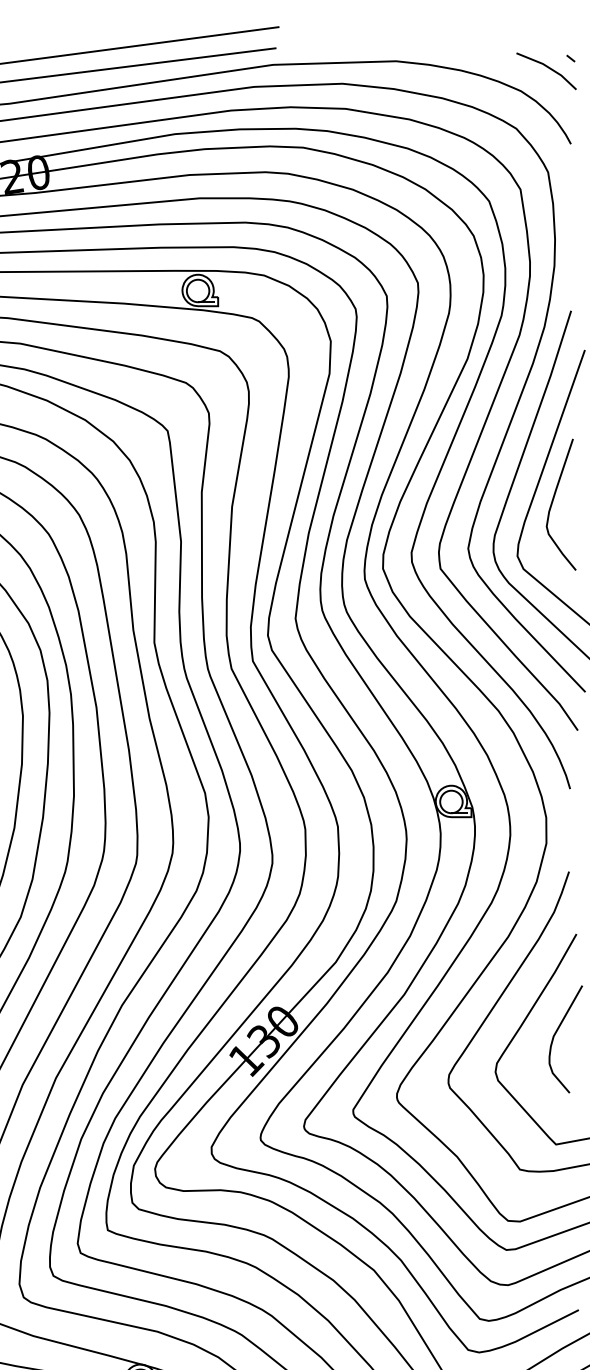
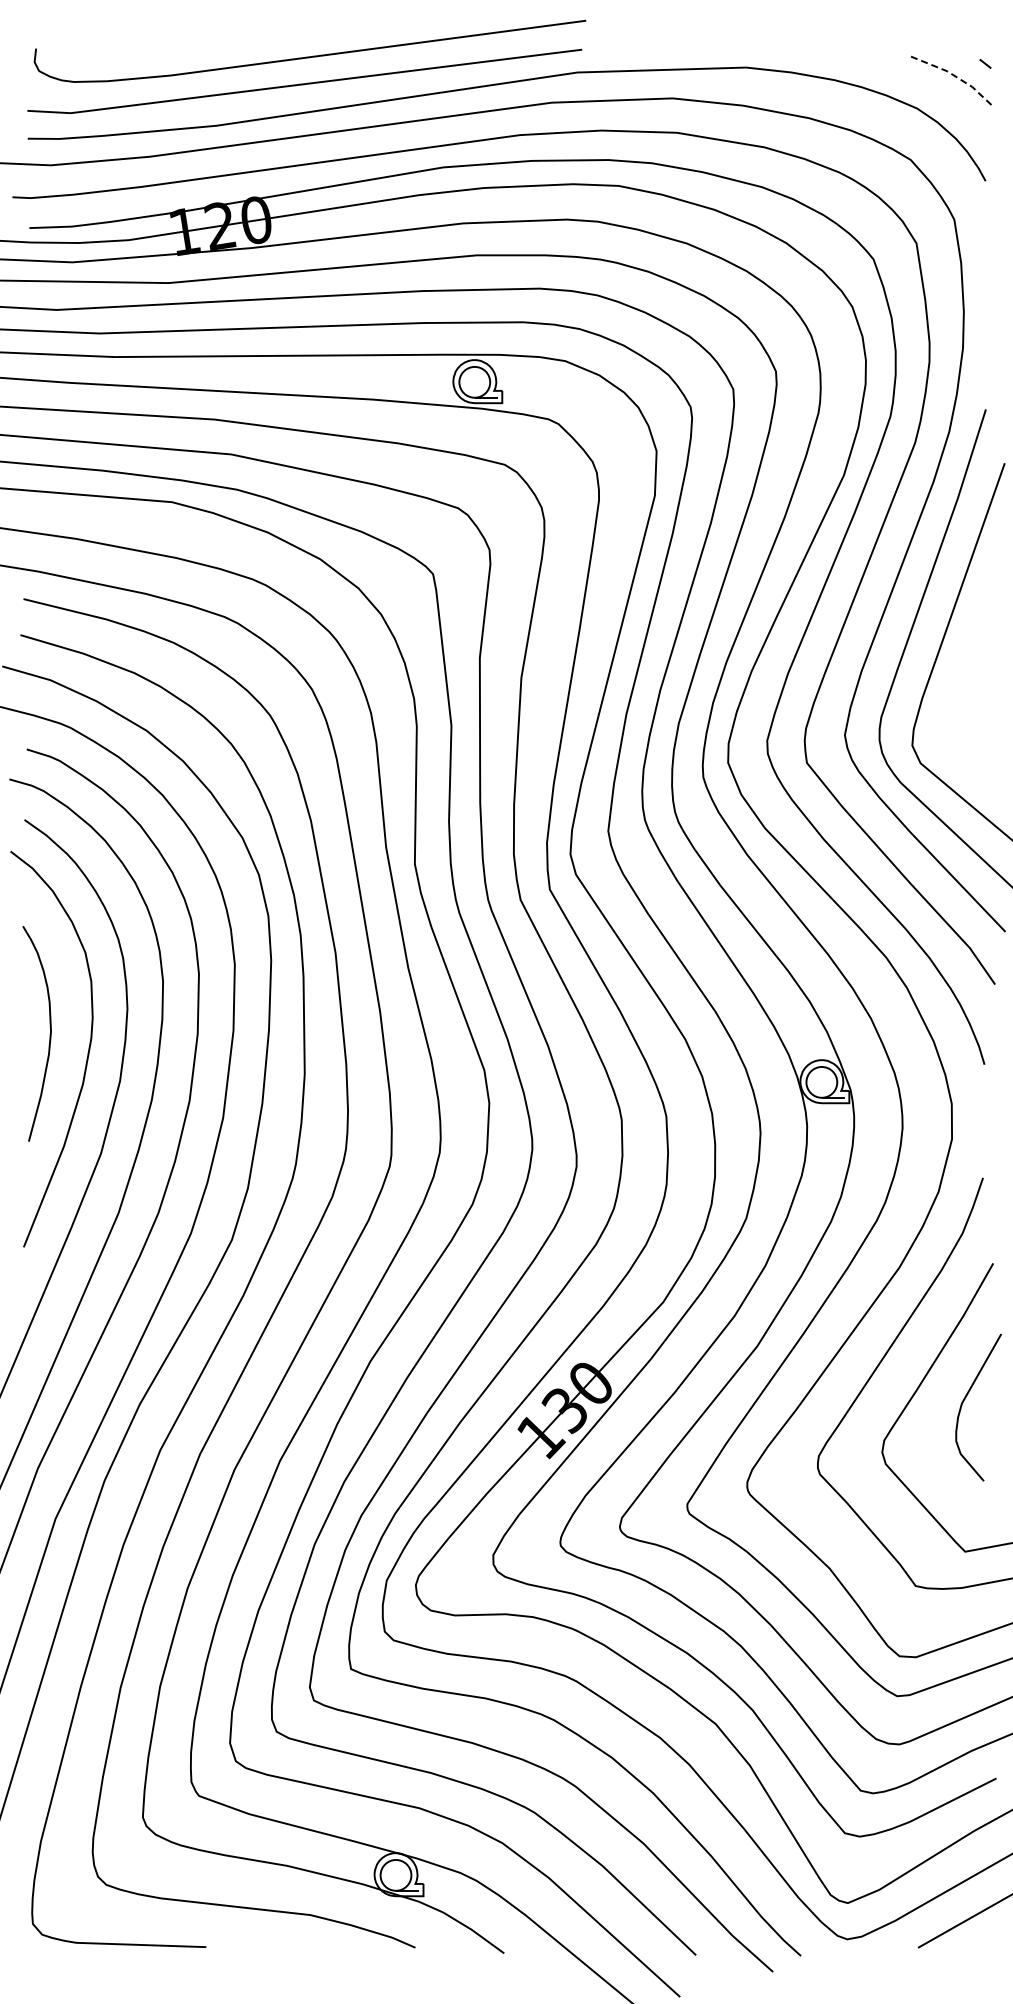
line: (548, 67) -> (955, 76), solid -> dashed
curve: (553, 501) -> (961, 670), removed

